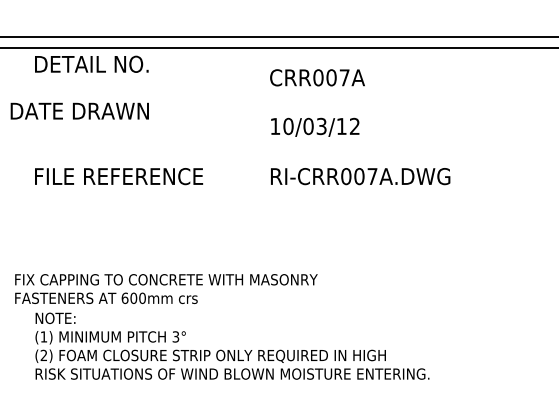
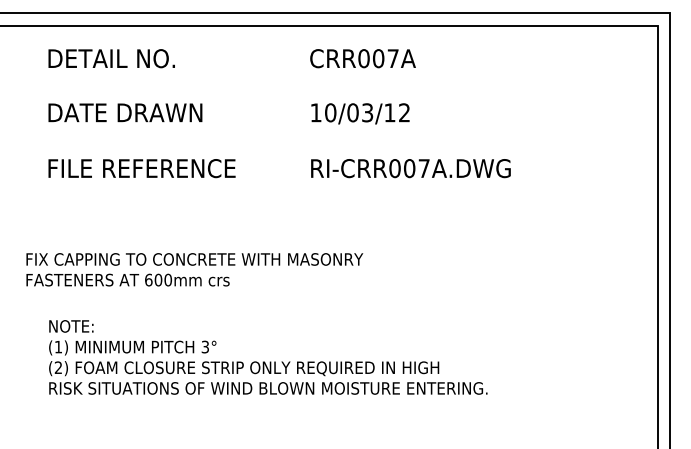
text: (91, 64) -> (111, 58), moved
text: (79, 110) -> (125, 112), moved
text: (166, 288) -> (194, 269), moved

